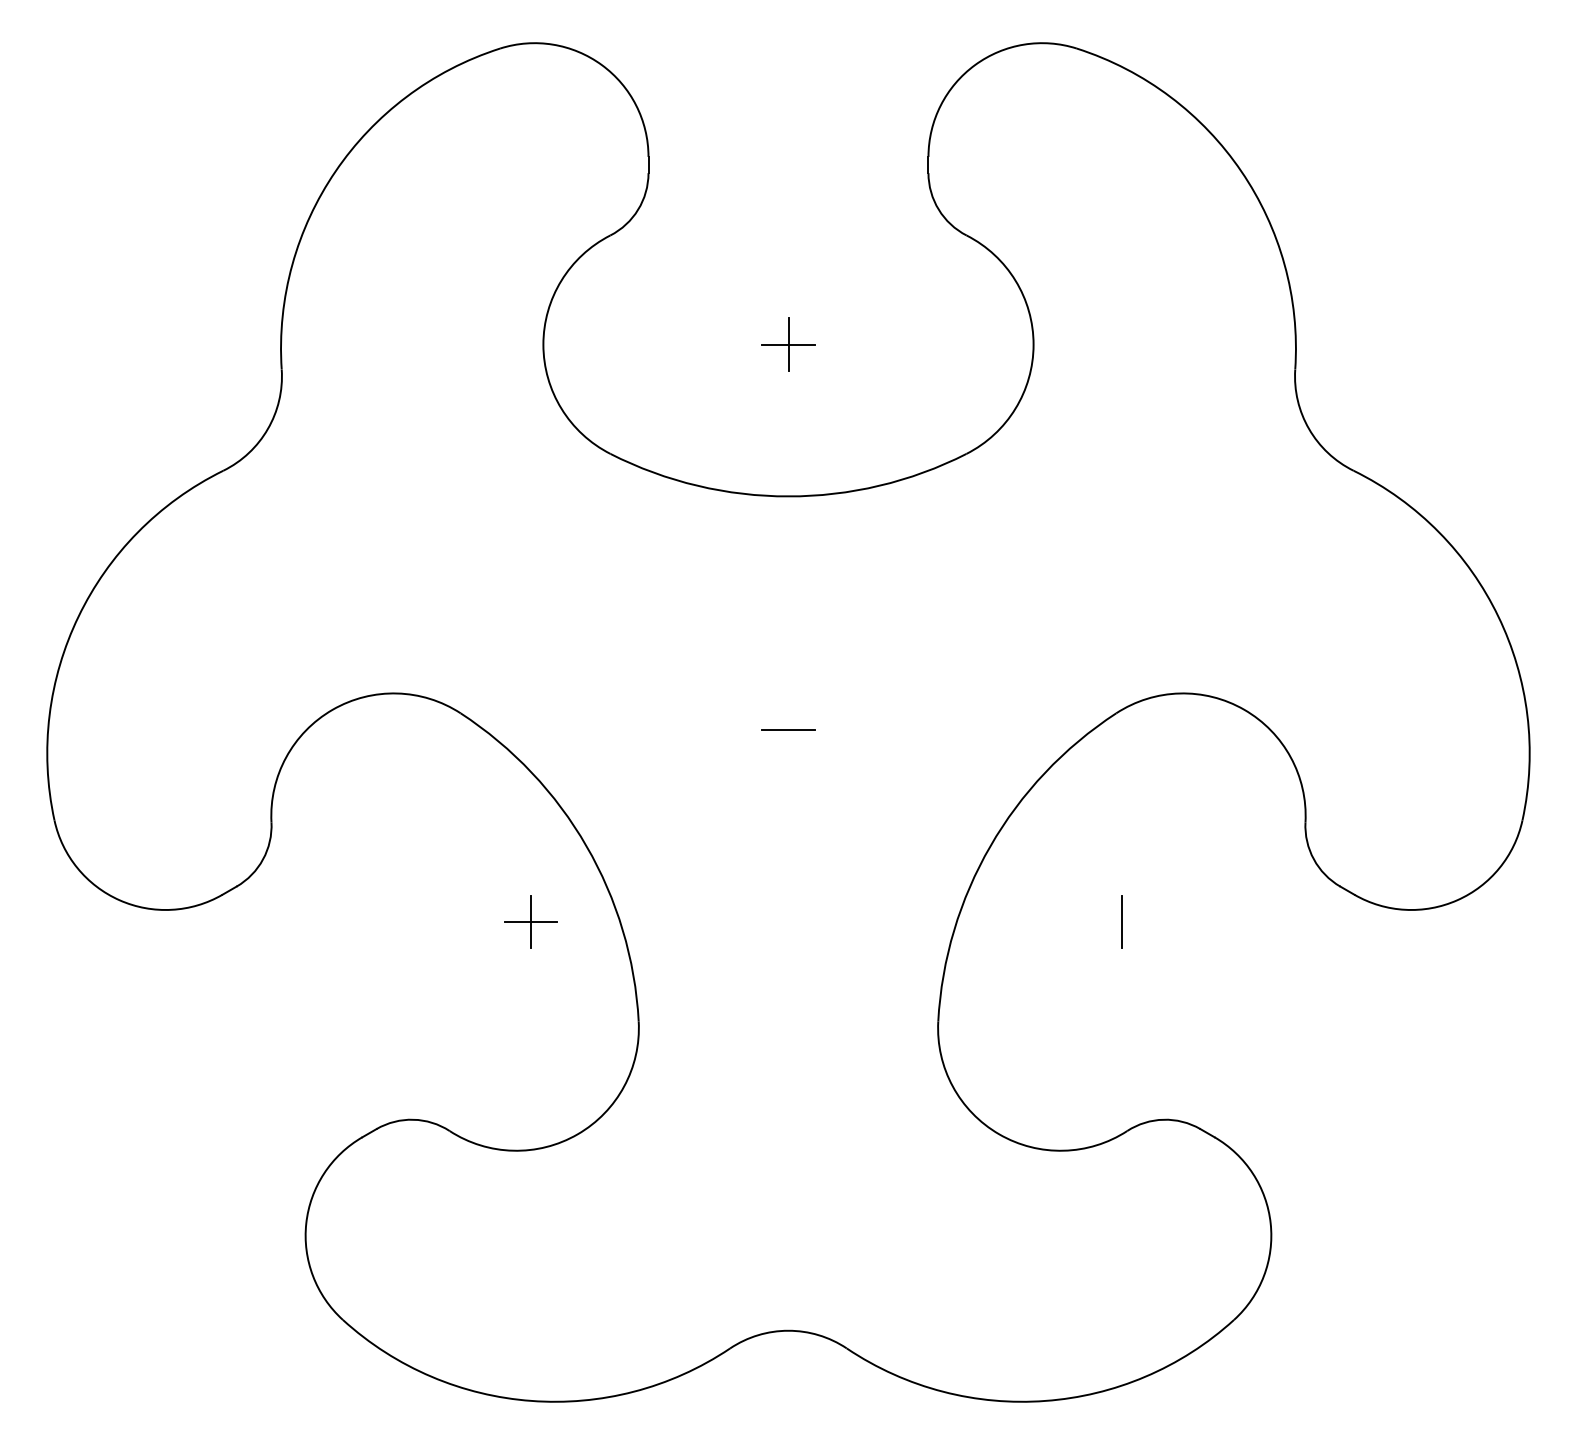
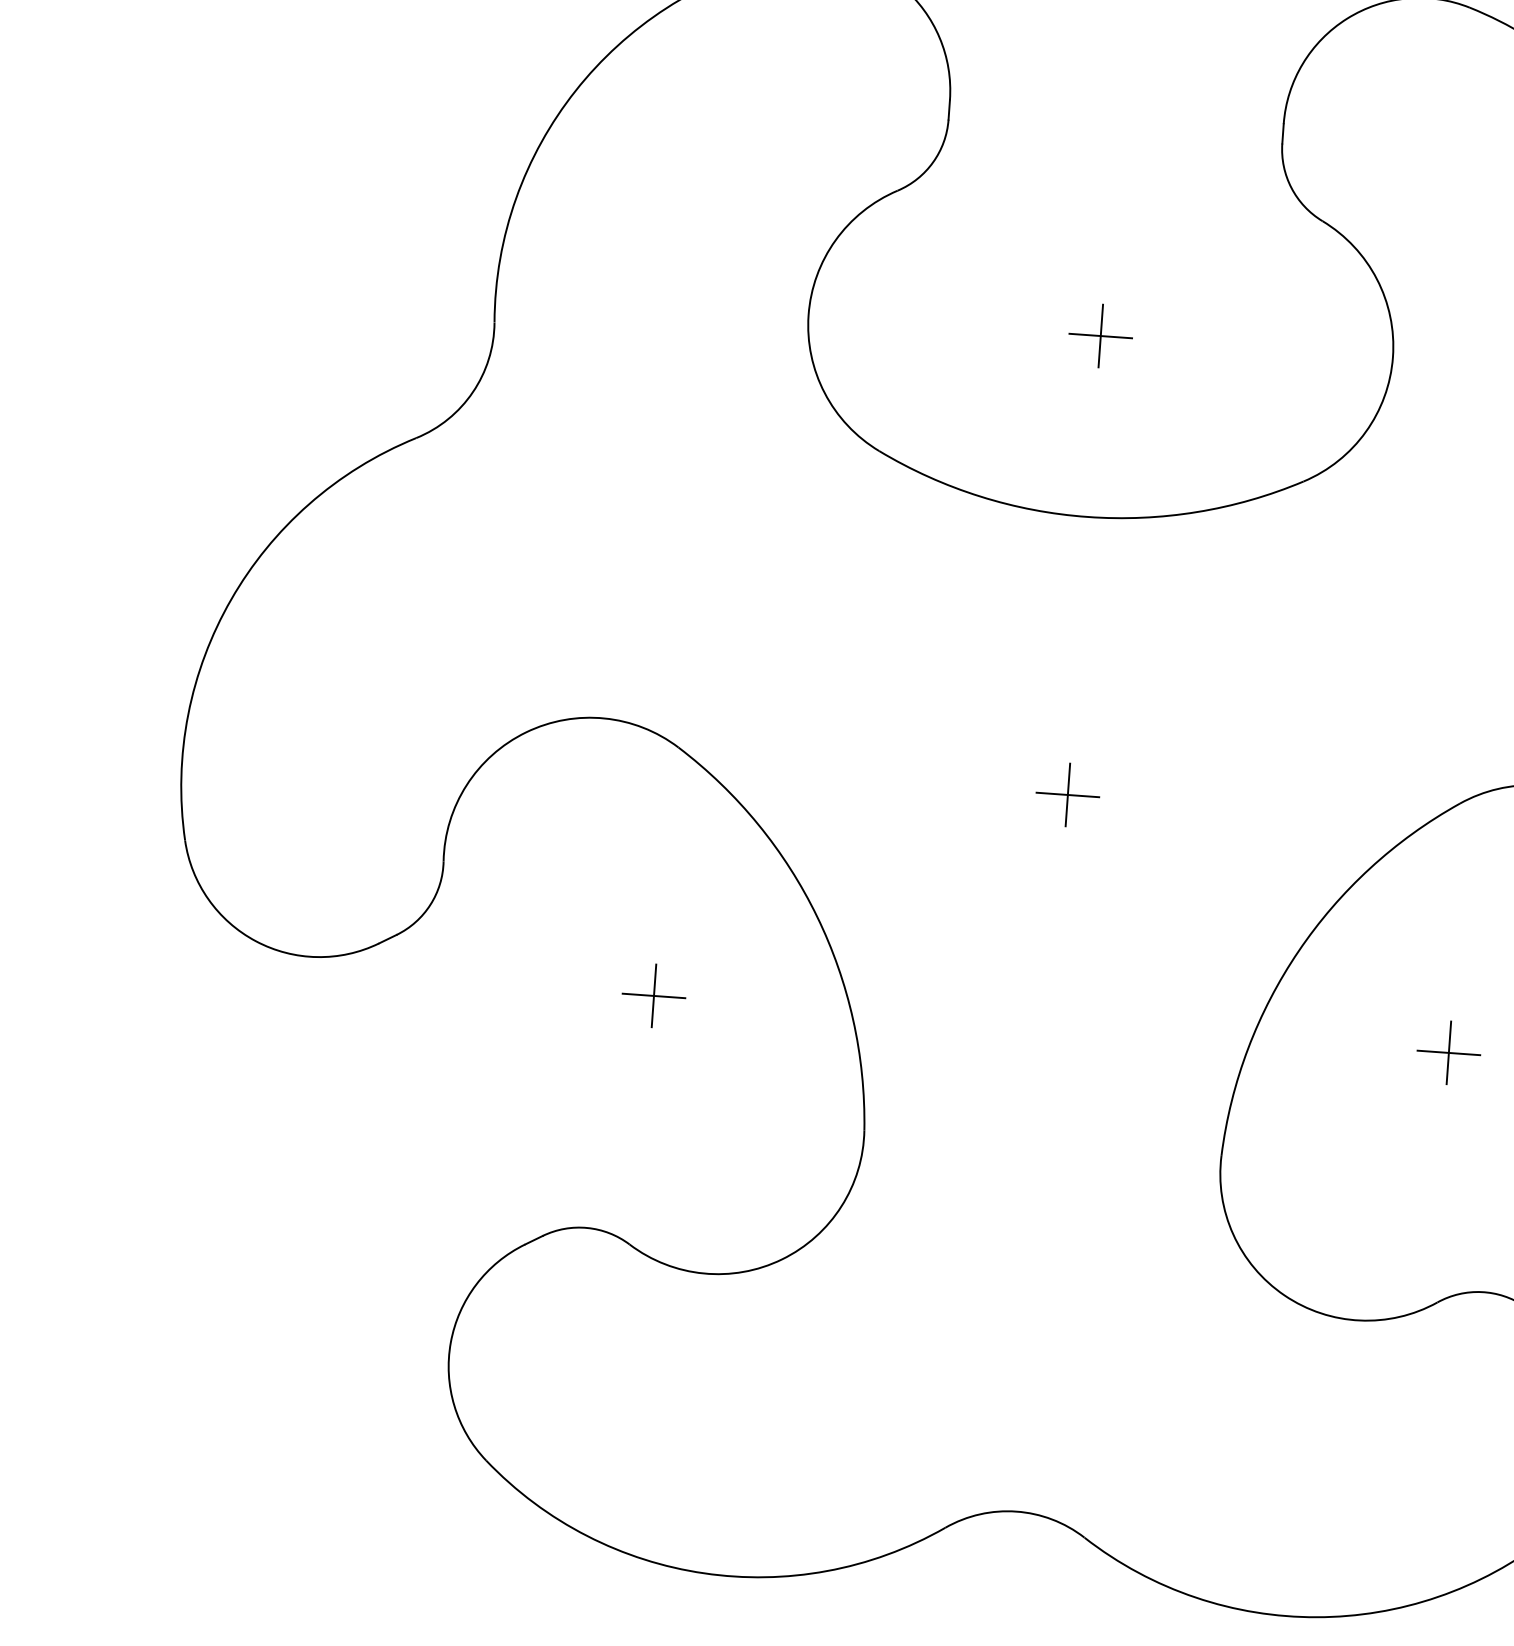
line: (788, 729) -> (1067, 794), added
part: (530, 921) -> (653, 995), moved
line: (1121, 922) -> (1448, 1053), added

